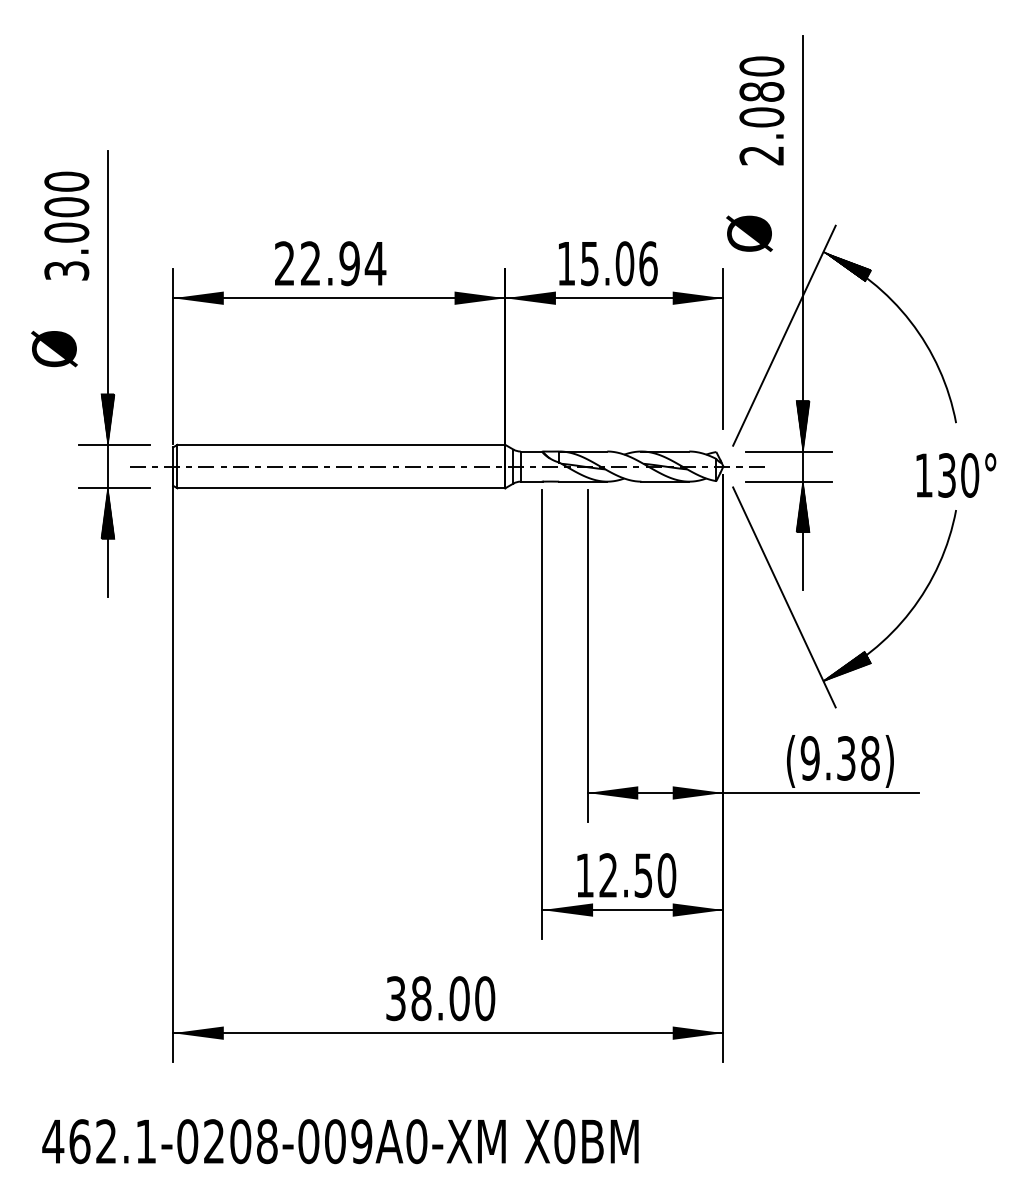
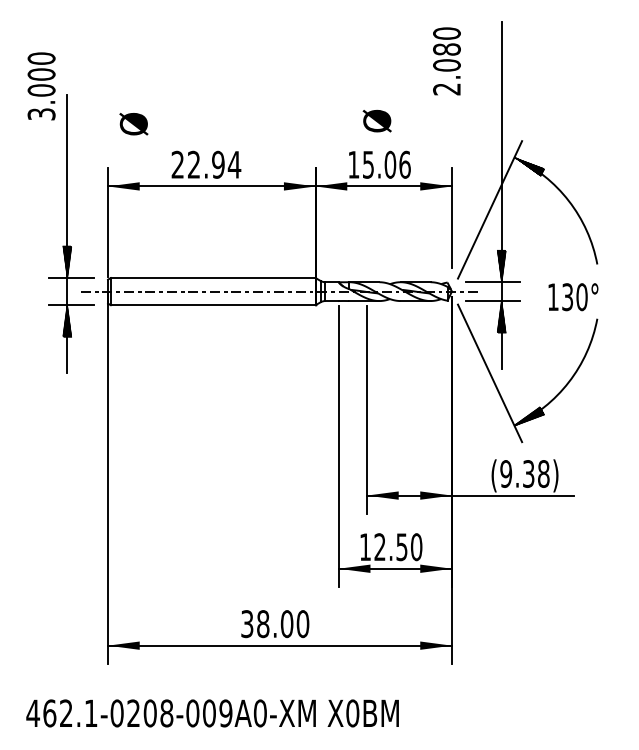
text: (761, 111) -> (446, 61), moved
text: (66, 226) -> (41, 86), moved
text: (748, 232) -> (376, 120), moved
text: (53, 349) -> (133, 124), moved
text: (956, 475) -> (573, 297), moved

